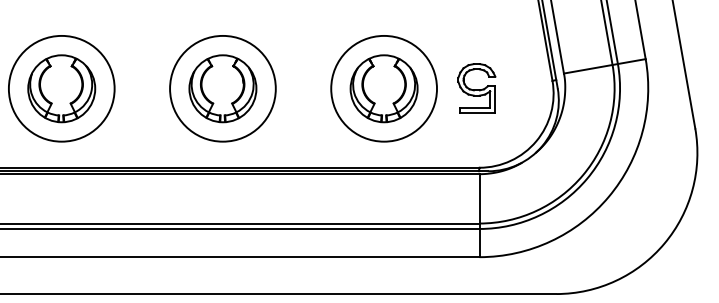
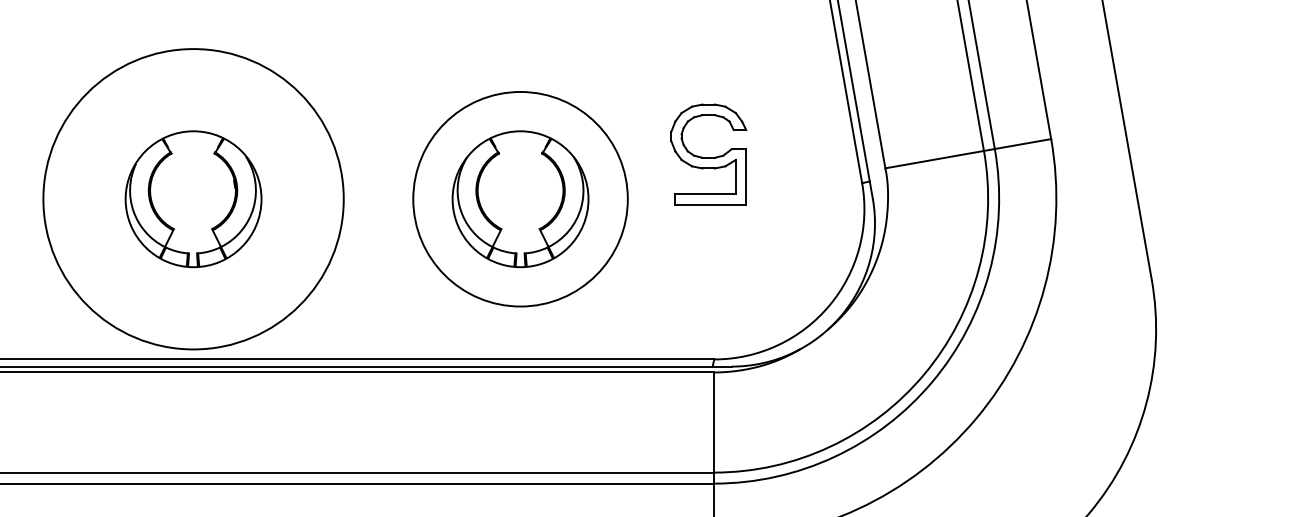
circle: (222, 88) -> (192, 198), size x1.4
part: (476, 88) -> (707, 154), moved

